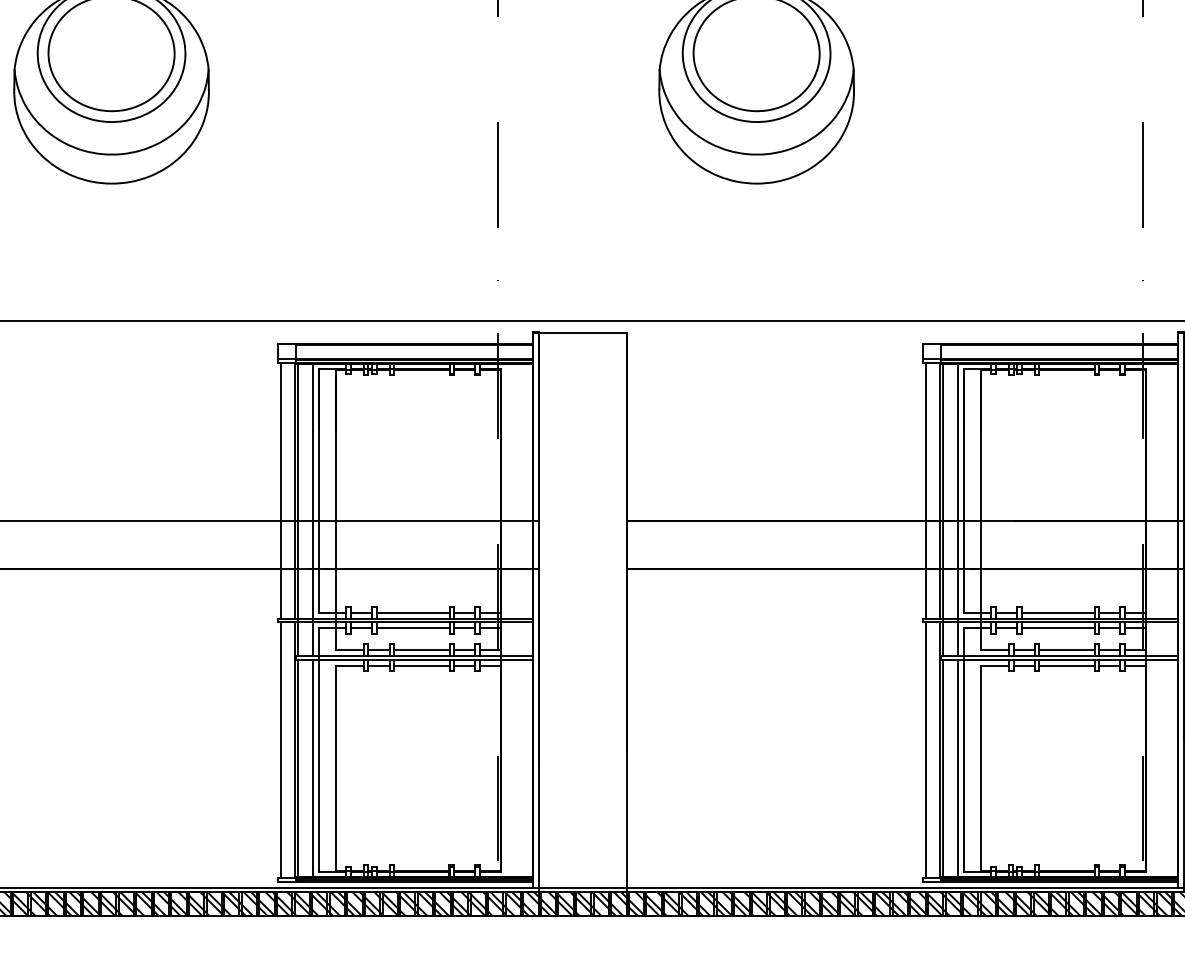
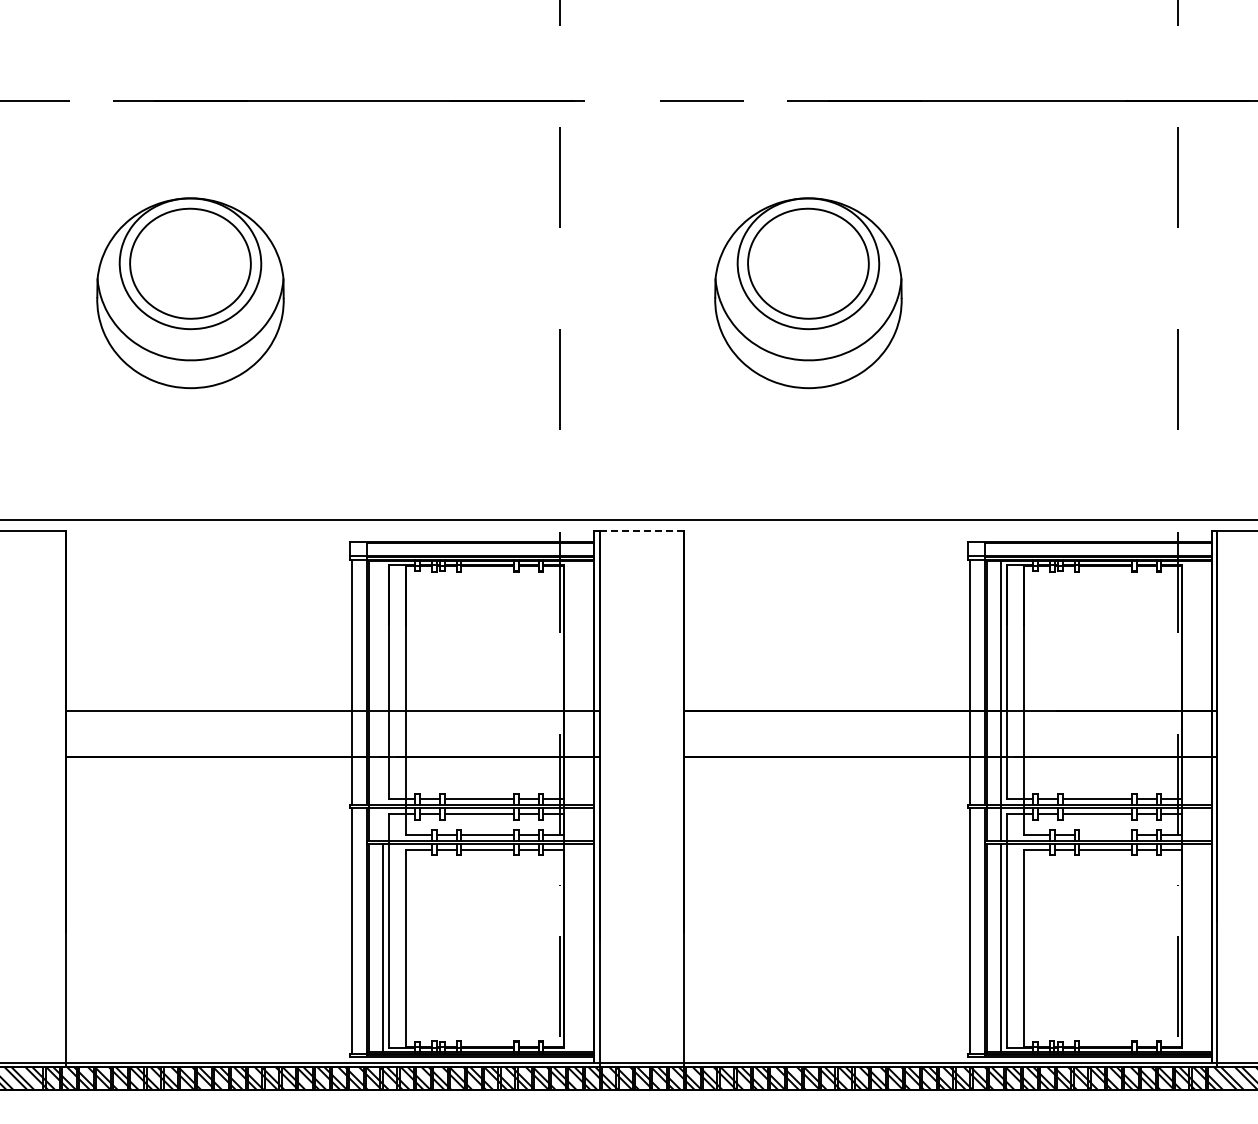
line: (582, 333) -> (641, 531), solid -> dashed
line: (313, 509) -> (383, 700), removed
line: (1066, 650) -> (1105, 835), removed

